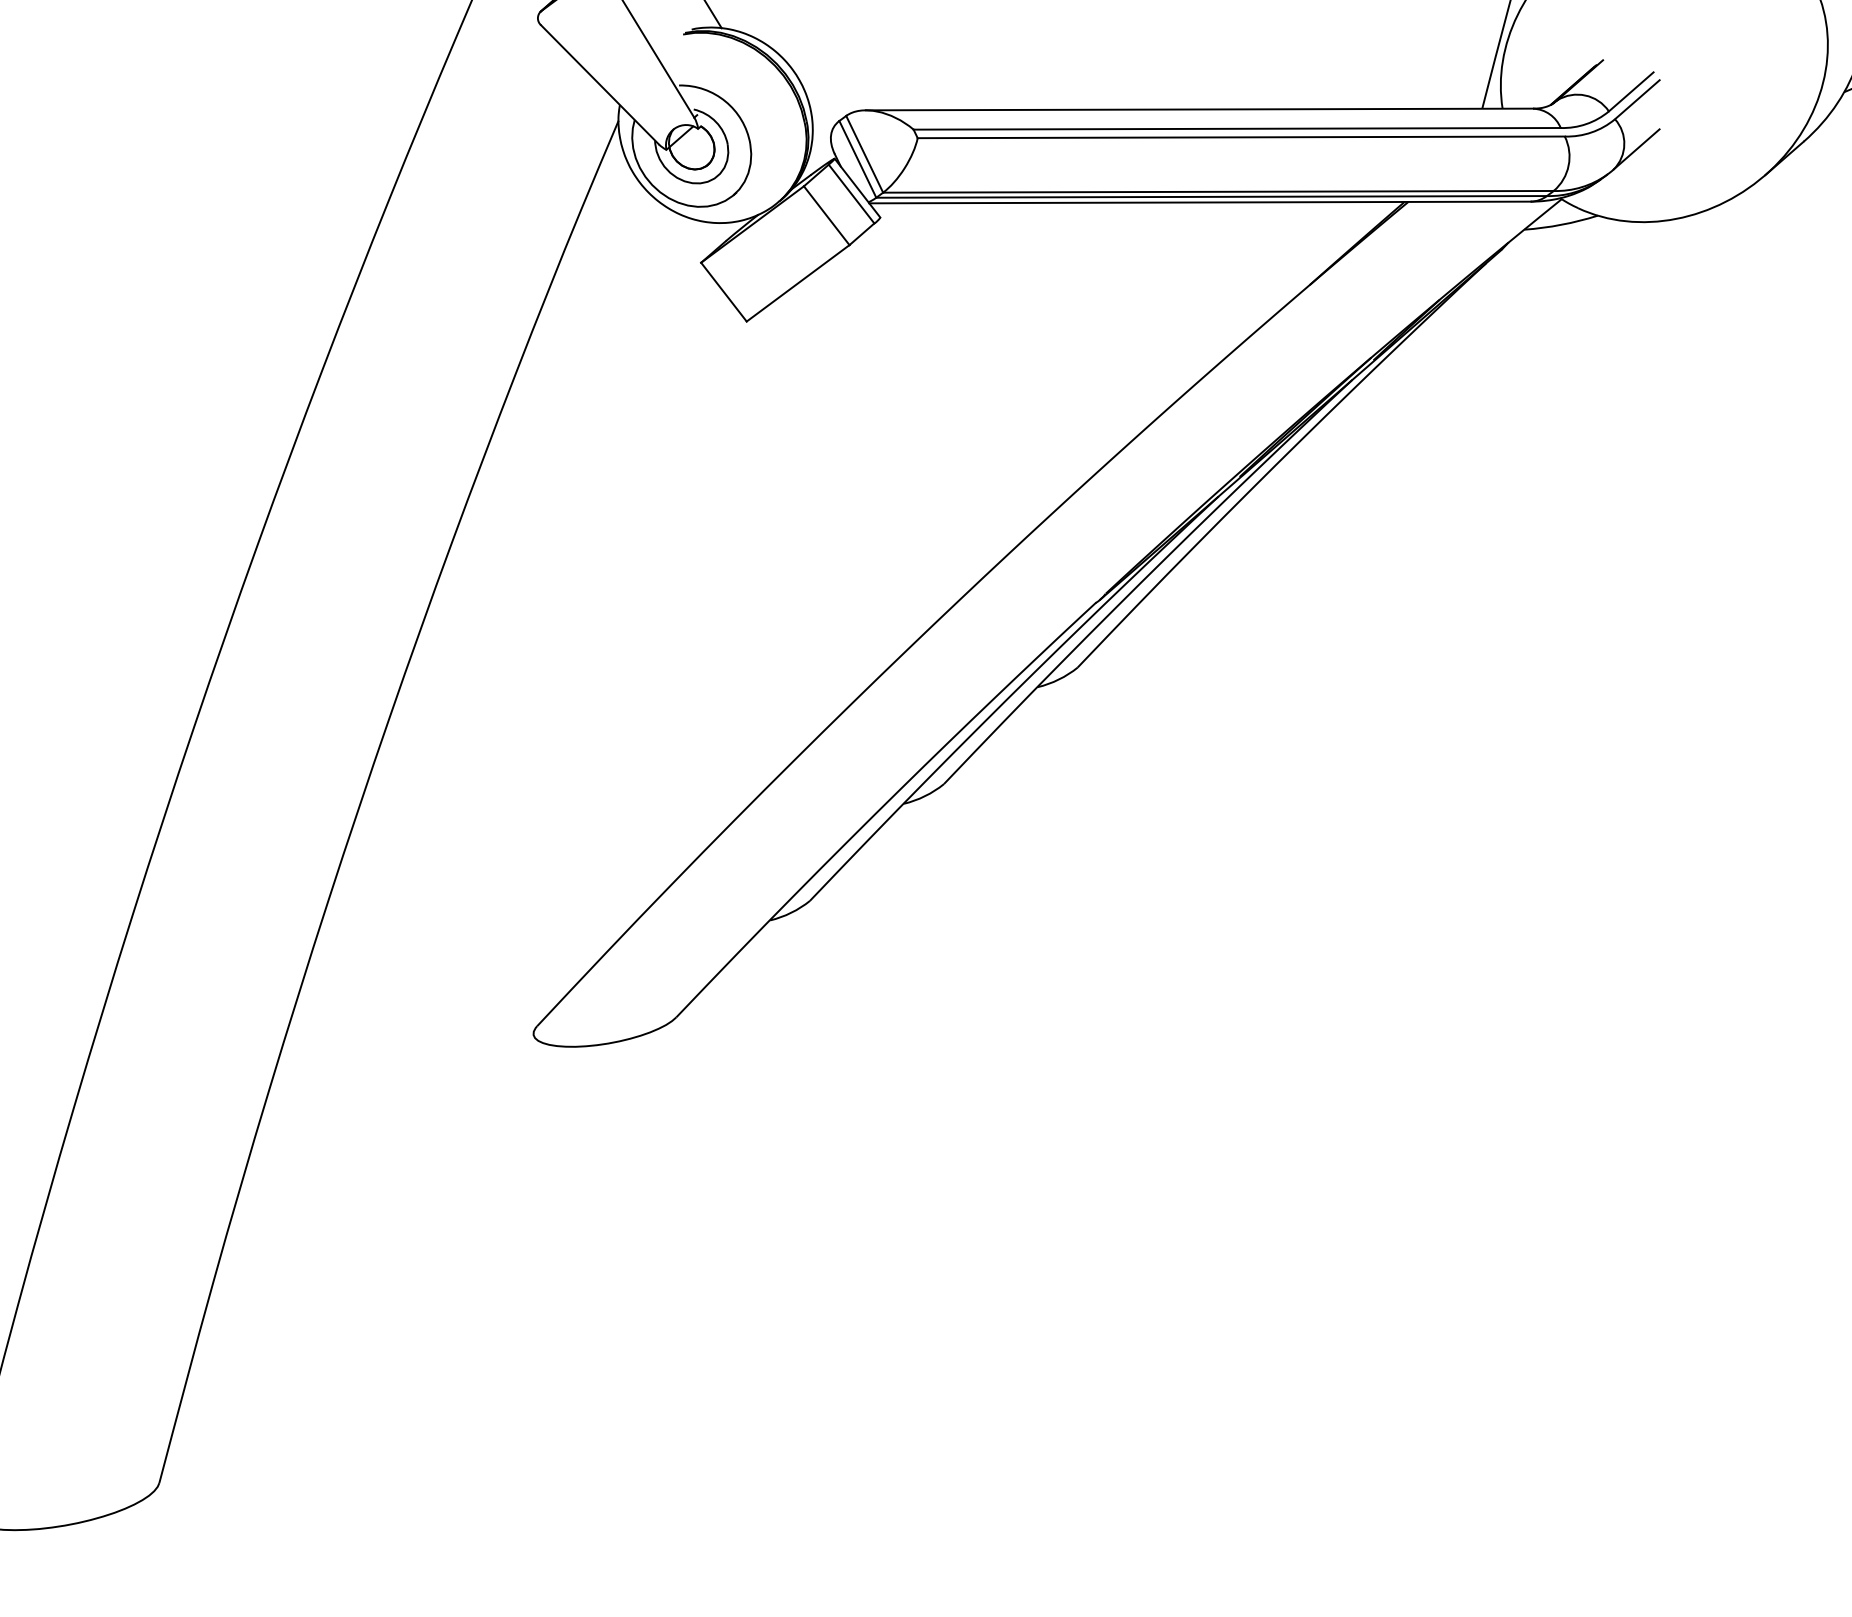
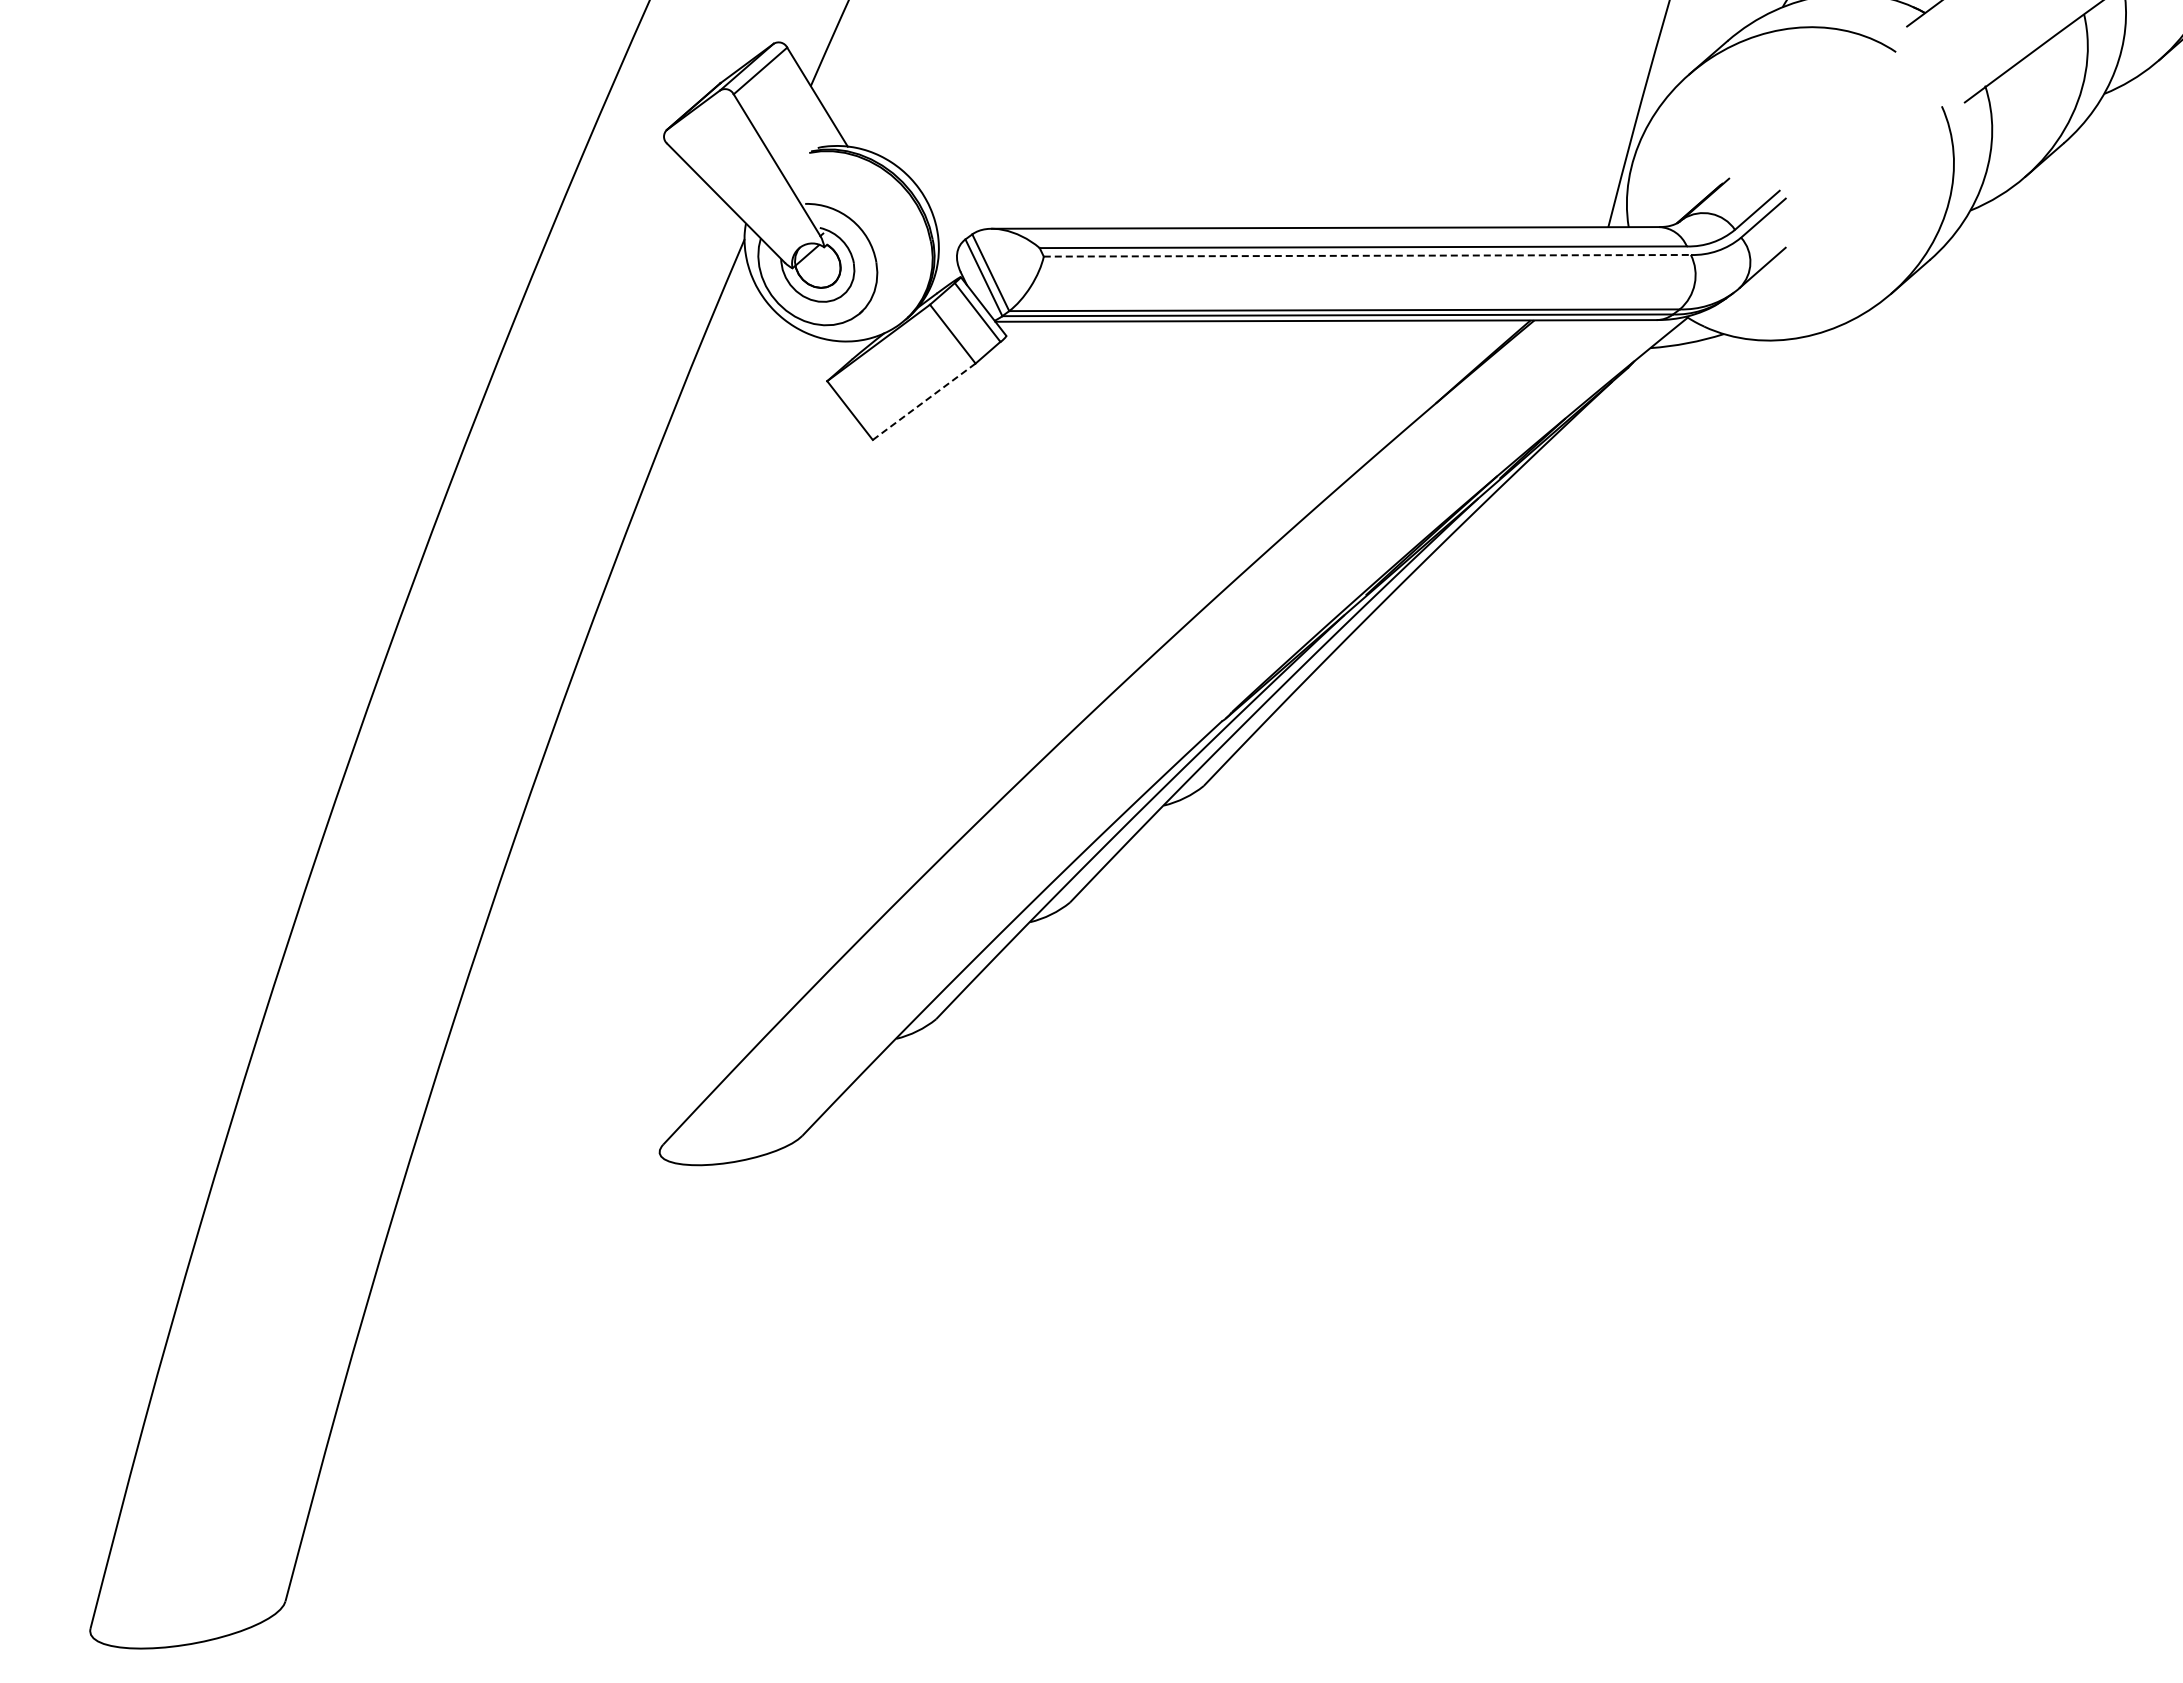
line: (1241, 137) -> (1367, 255), solid -> dashed
line: (798, 283) -> (924, 401), solid -> dashed

